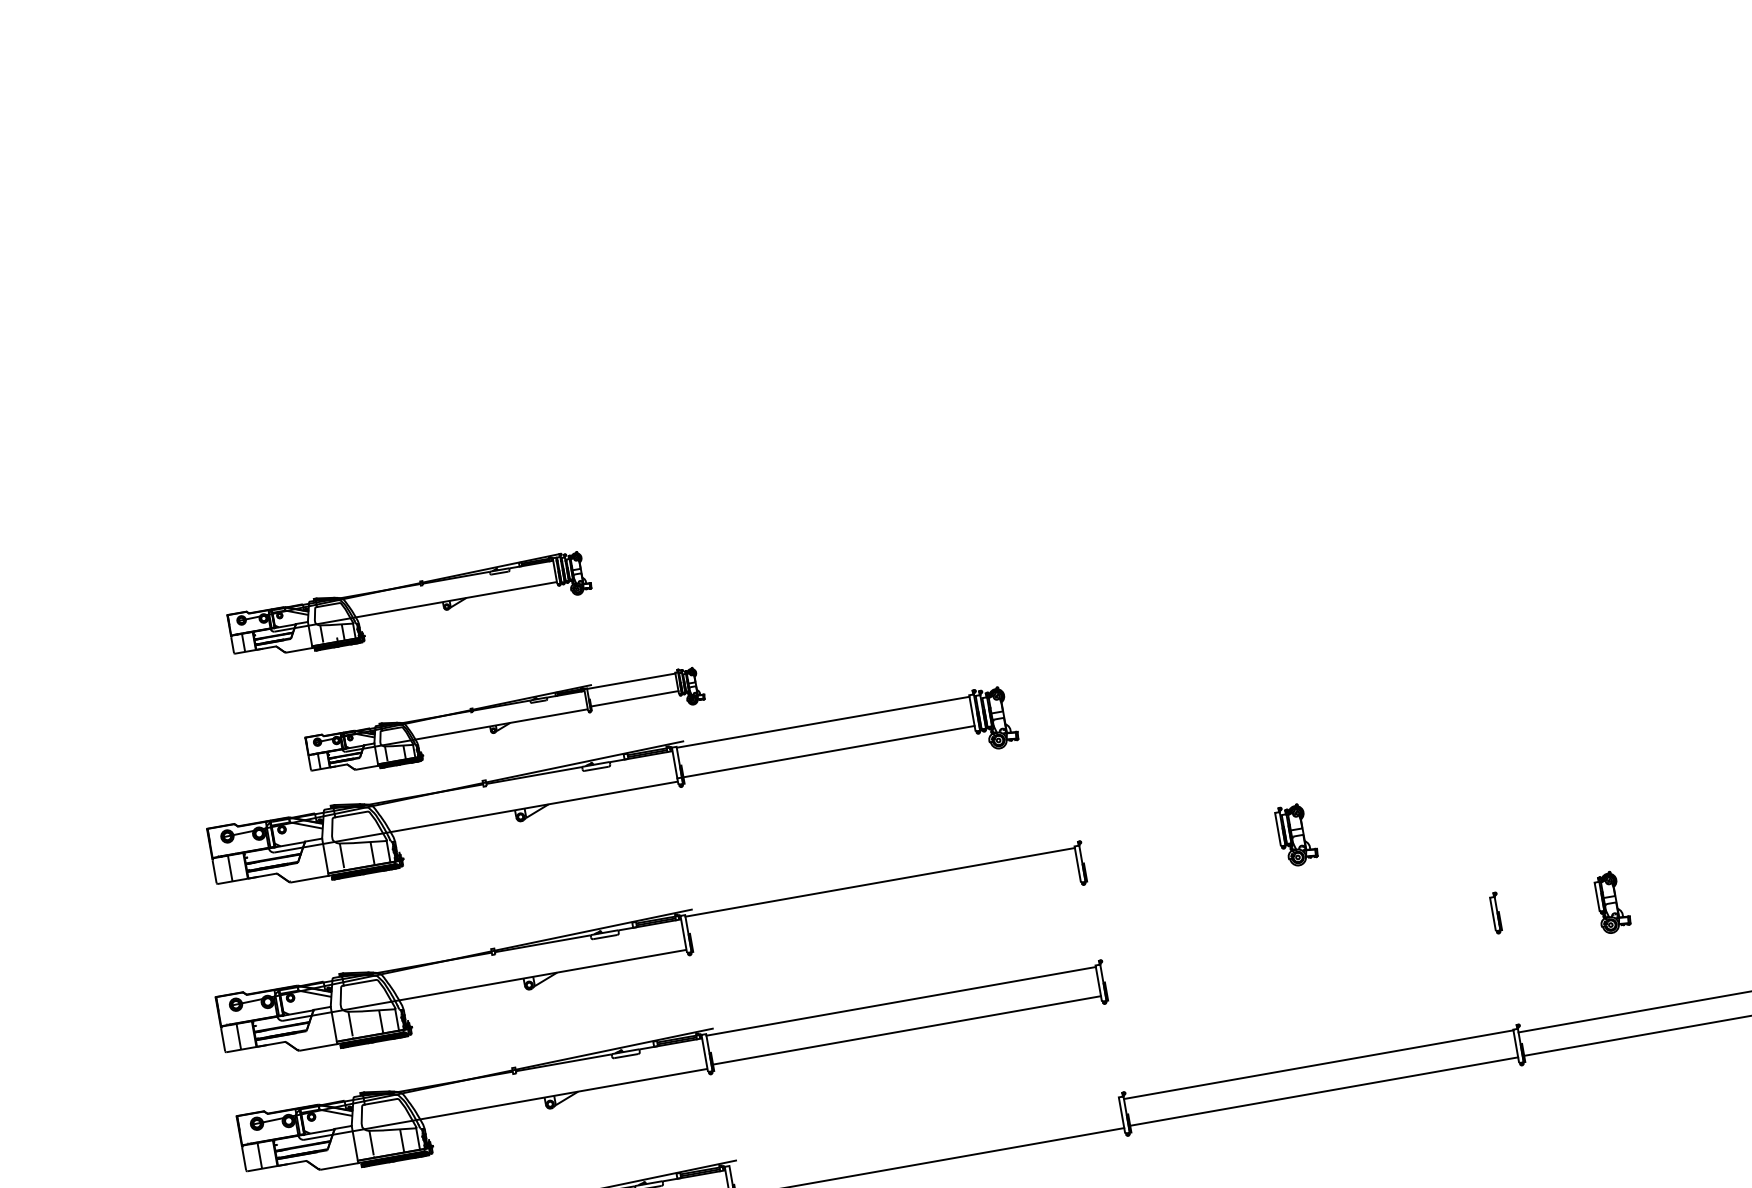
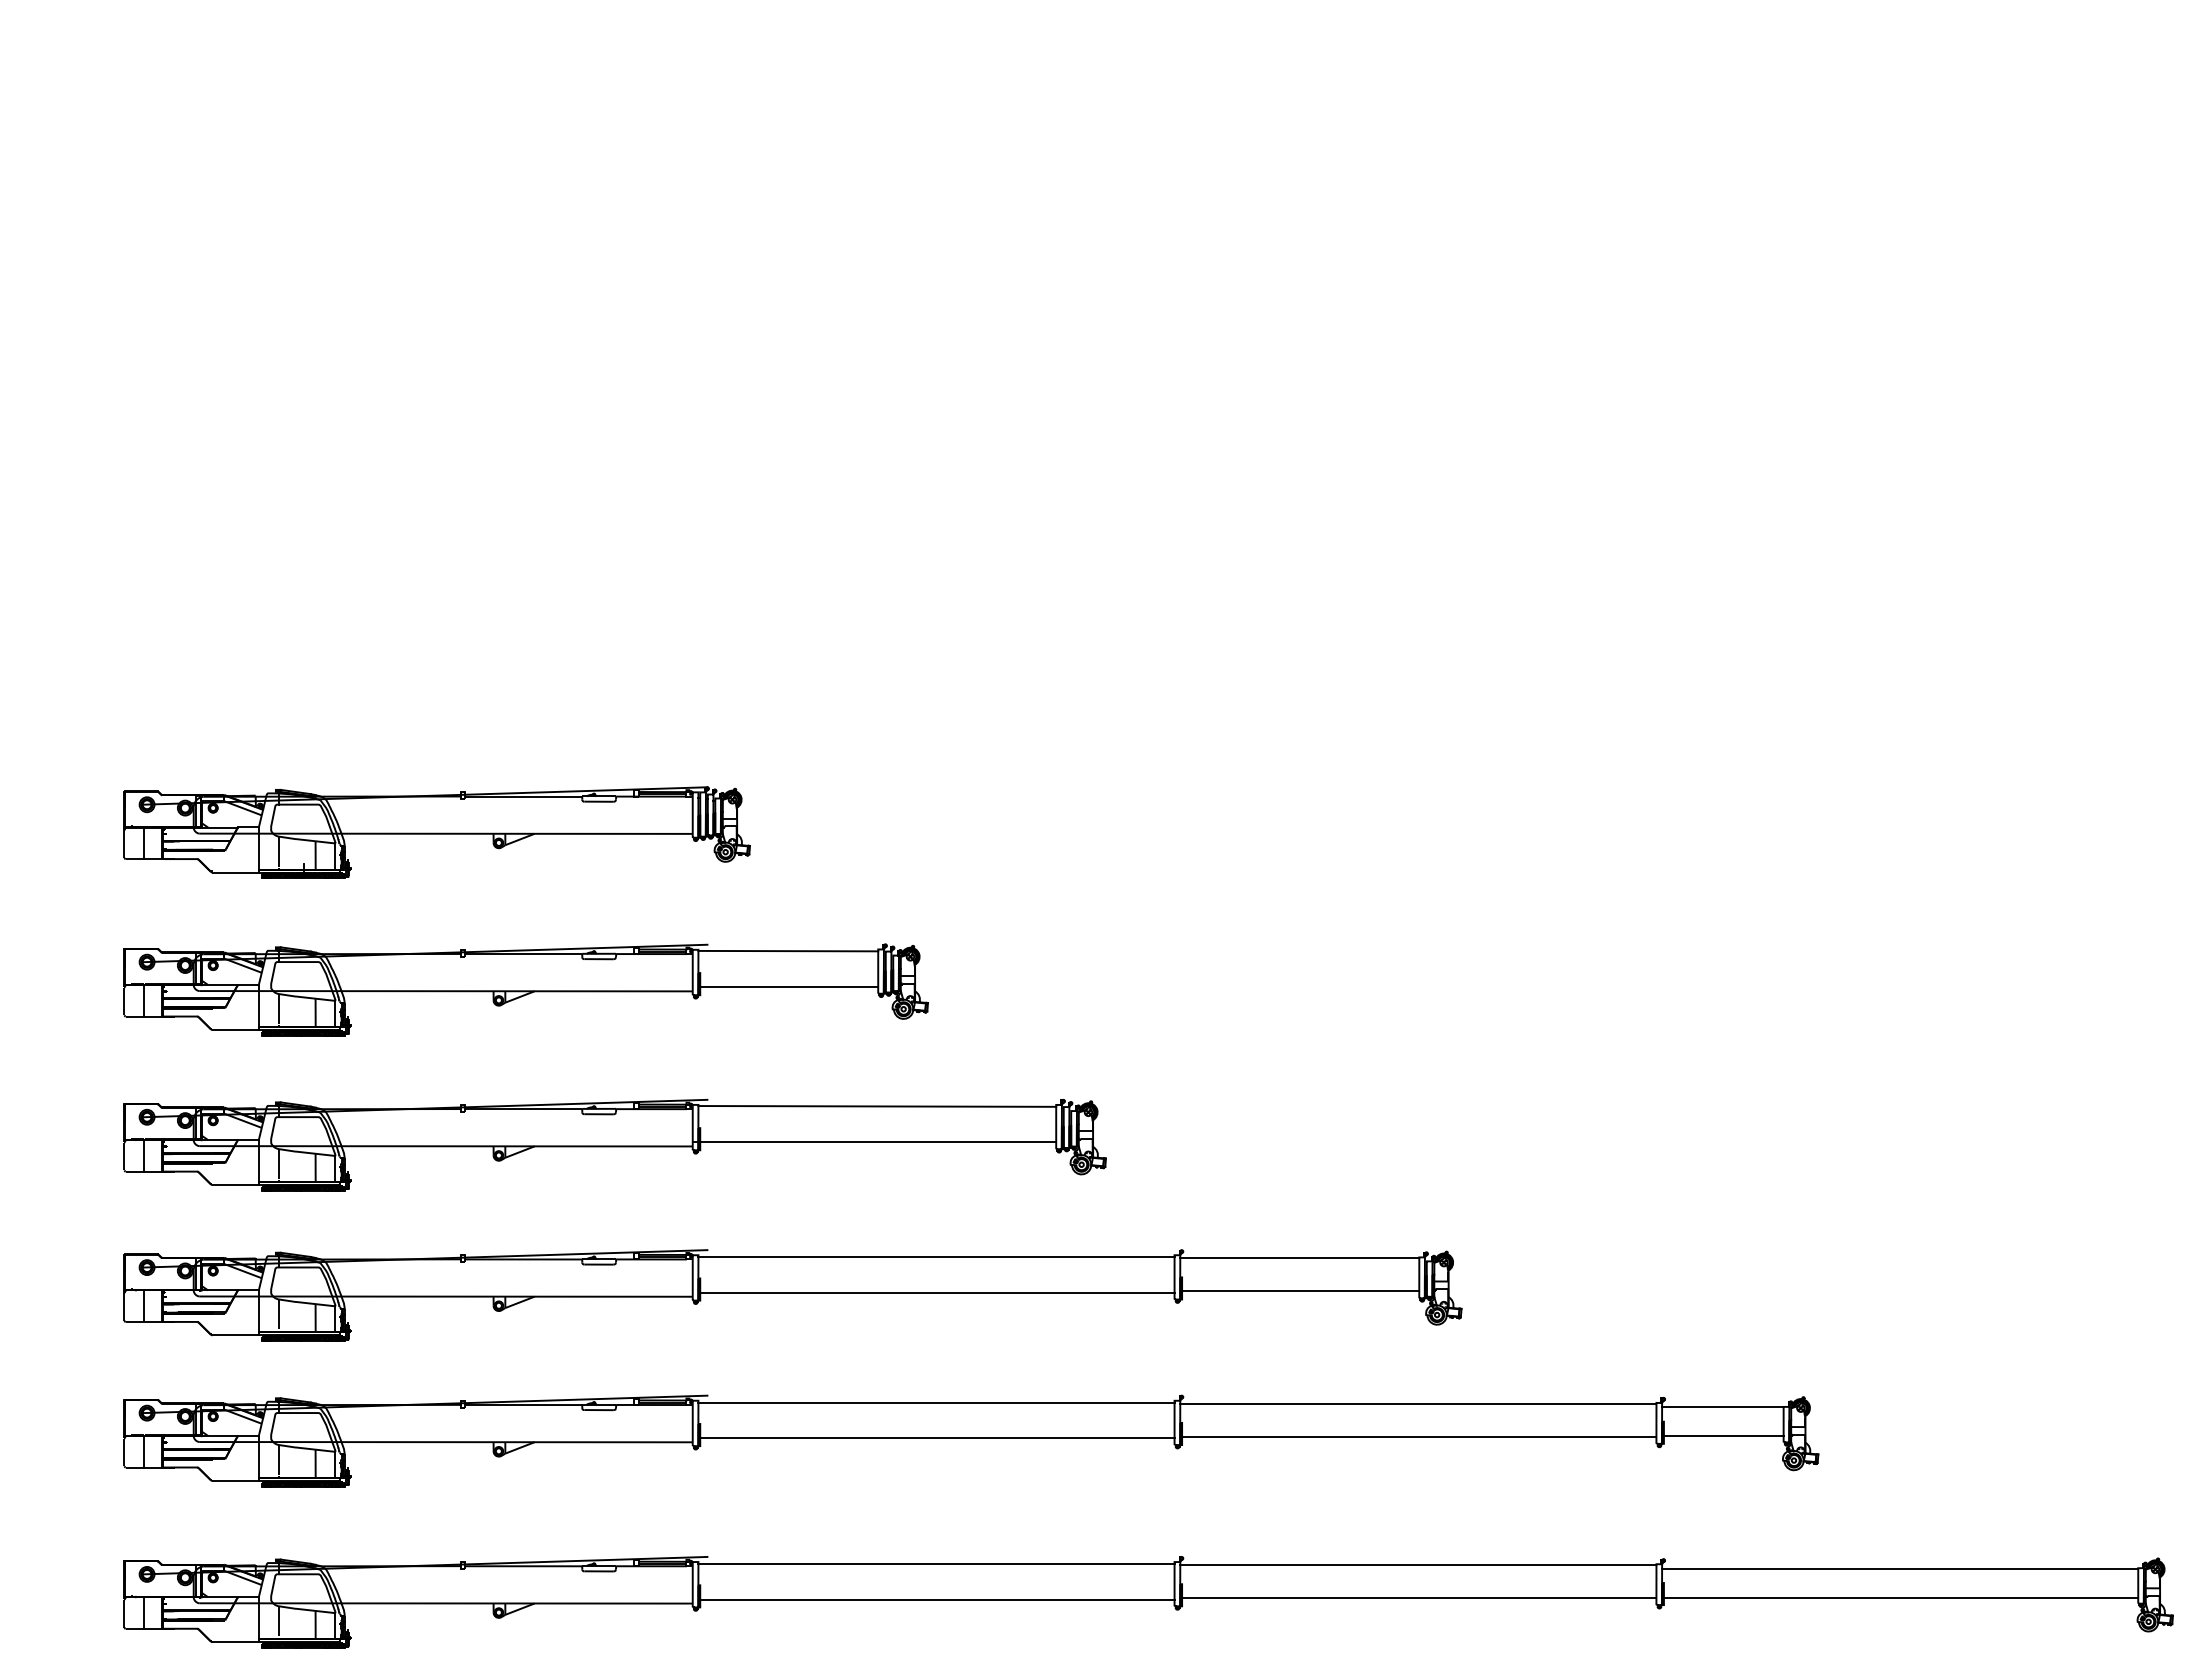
part: (409, 607) -> (436, 832), size x1.43
part: (505, 722) -> (525, 989), size x1.67
part: (613, 791) -> (614, 1144), moved
line: (1177, 831) -> (1299, 1258), added
line: (1182, 857) -> (1300, 1291), added
line: (1544, 891) -> (1722, 1407), added
line: (886, 911) -> (937, 1292), added
line: (1549, 915) -> (1723, 1436), added
line: (1295, 932) -> (1418, 1403), added
line: (1301, 959) -> (1419, 1436), added
line: (924, 1132) -> (936, 1563), added

